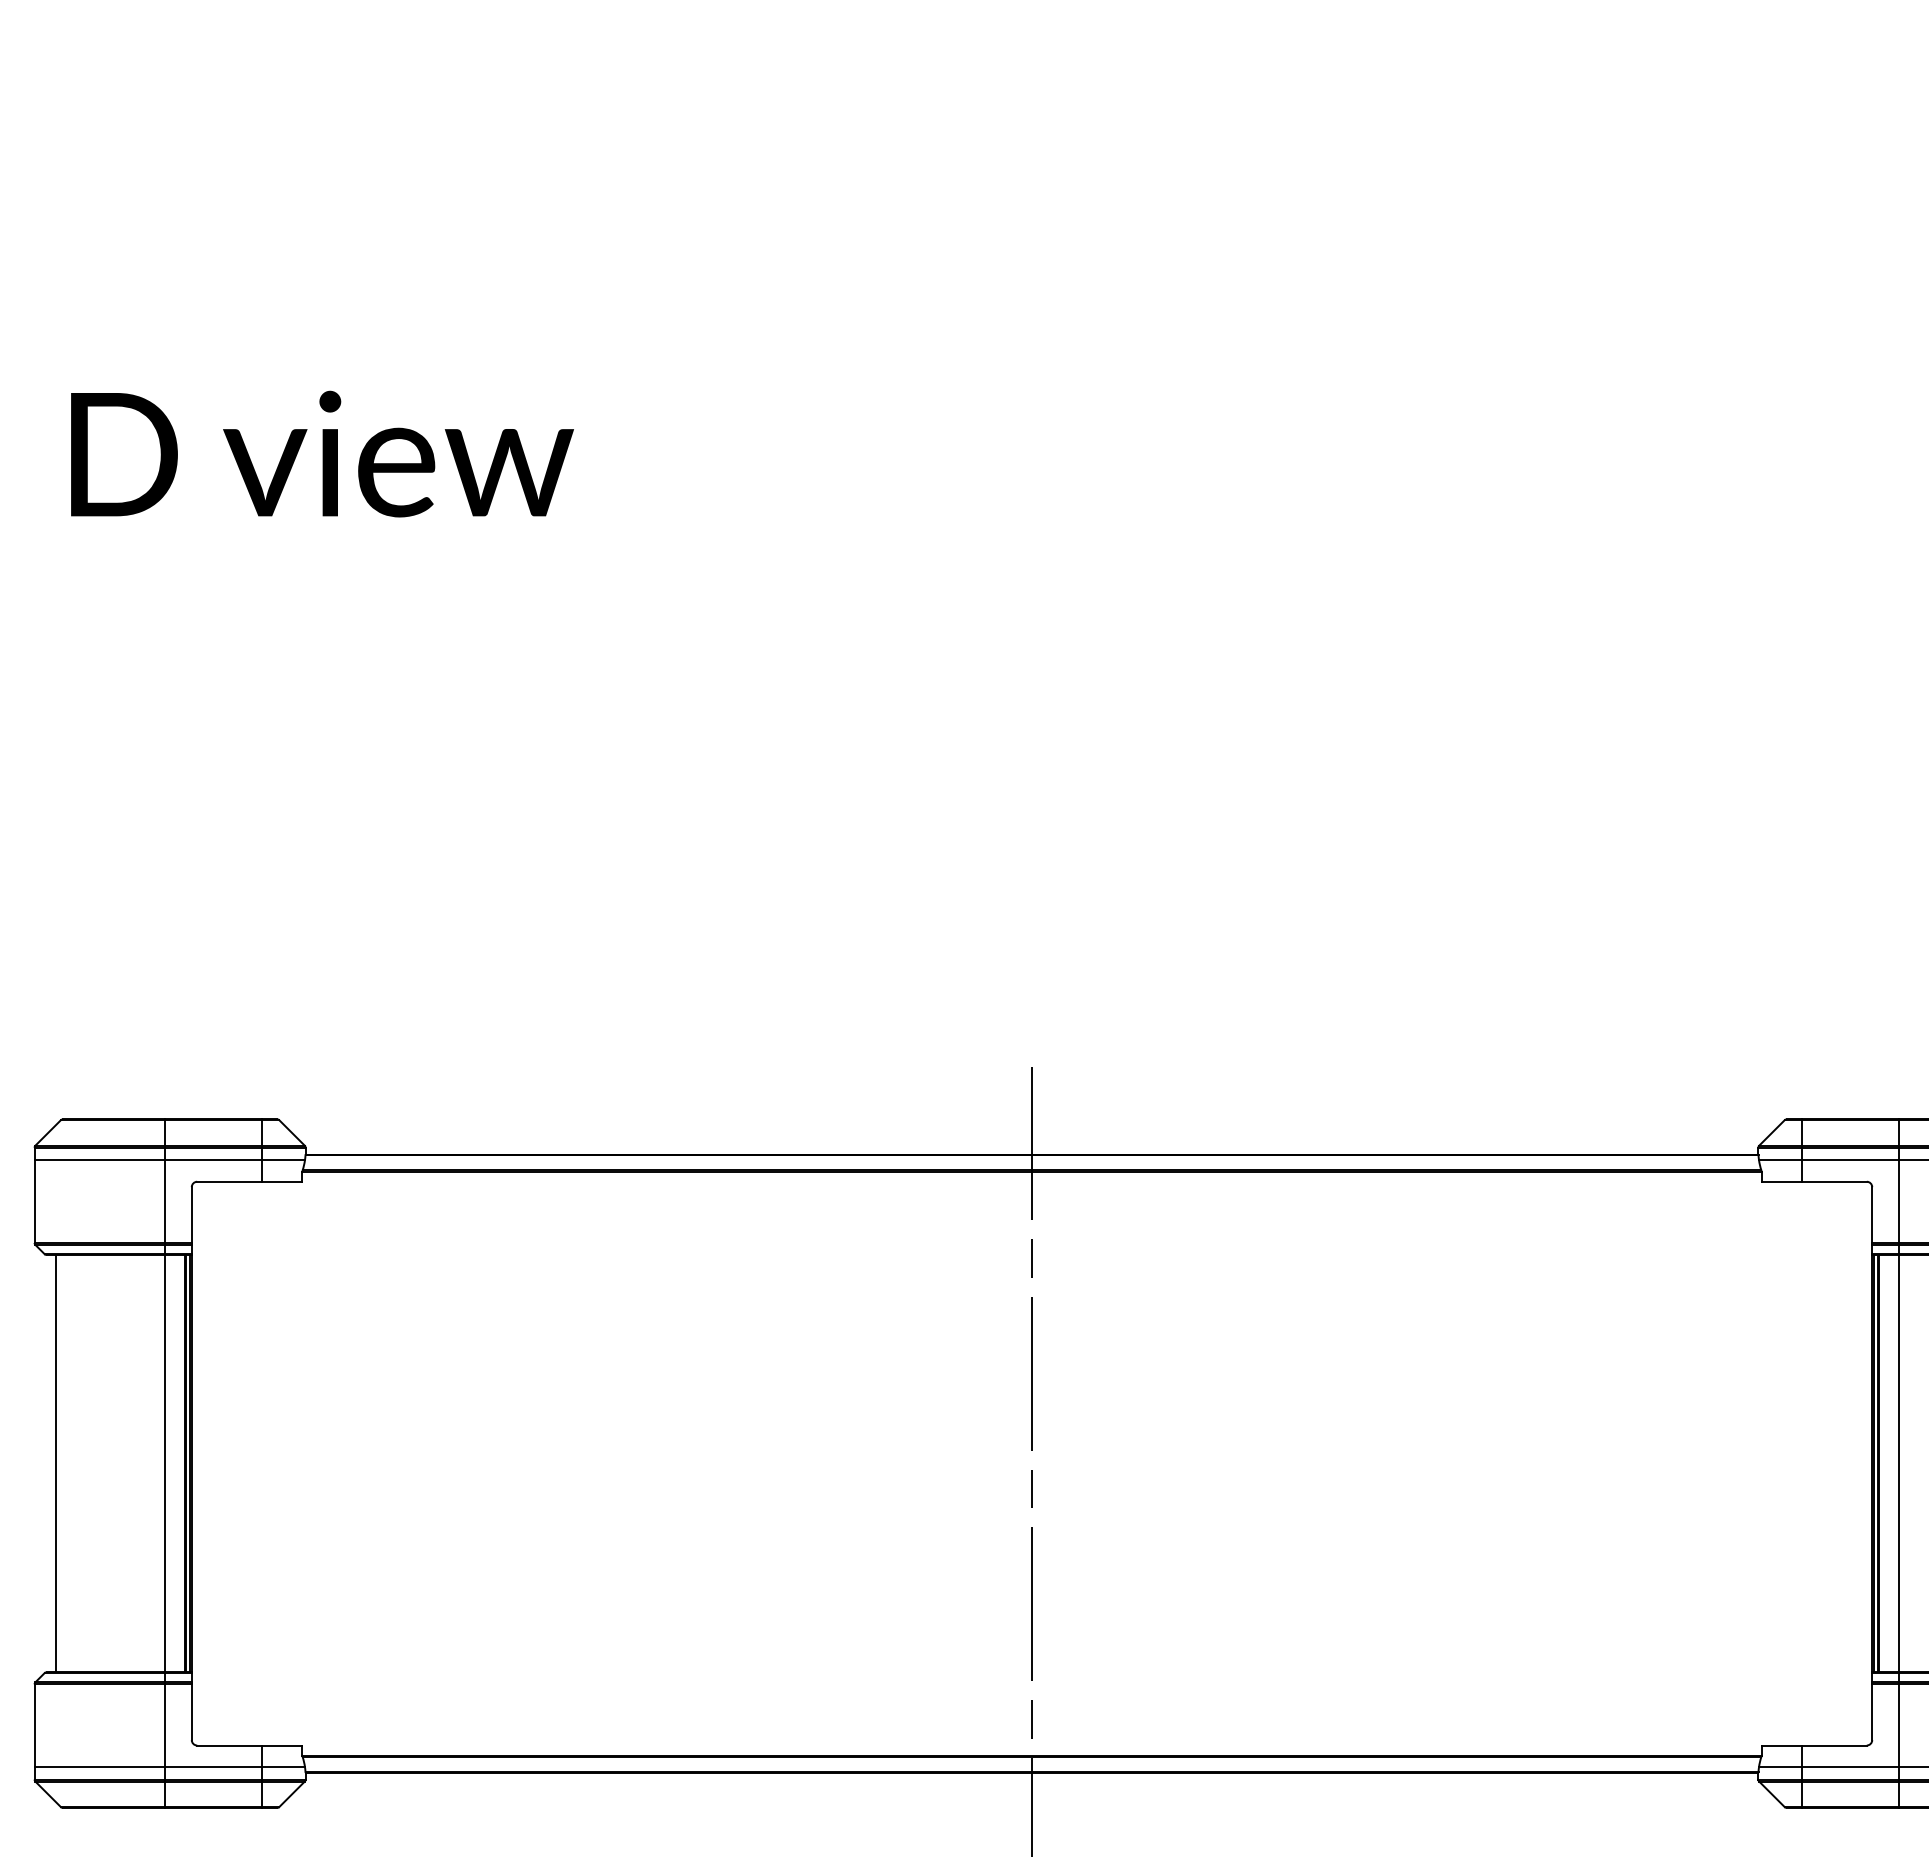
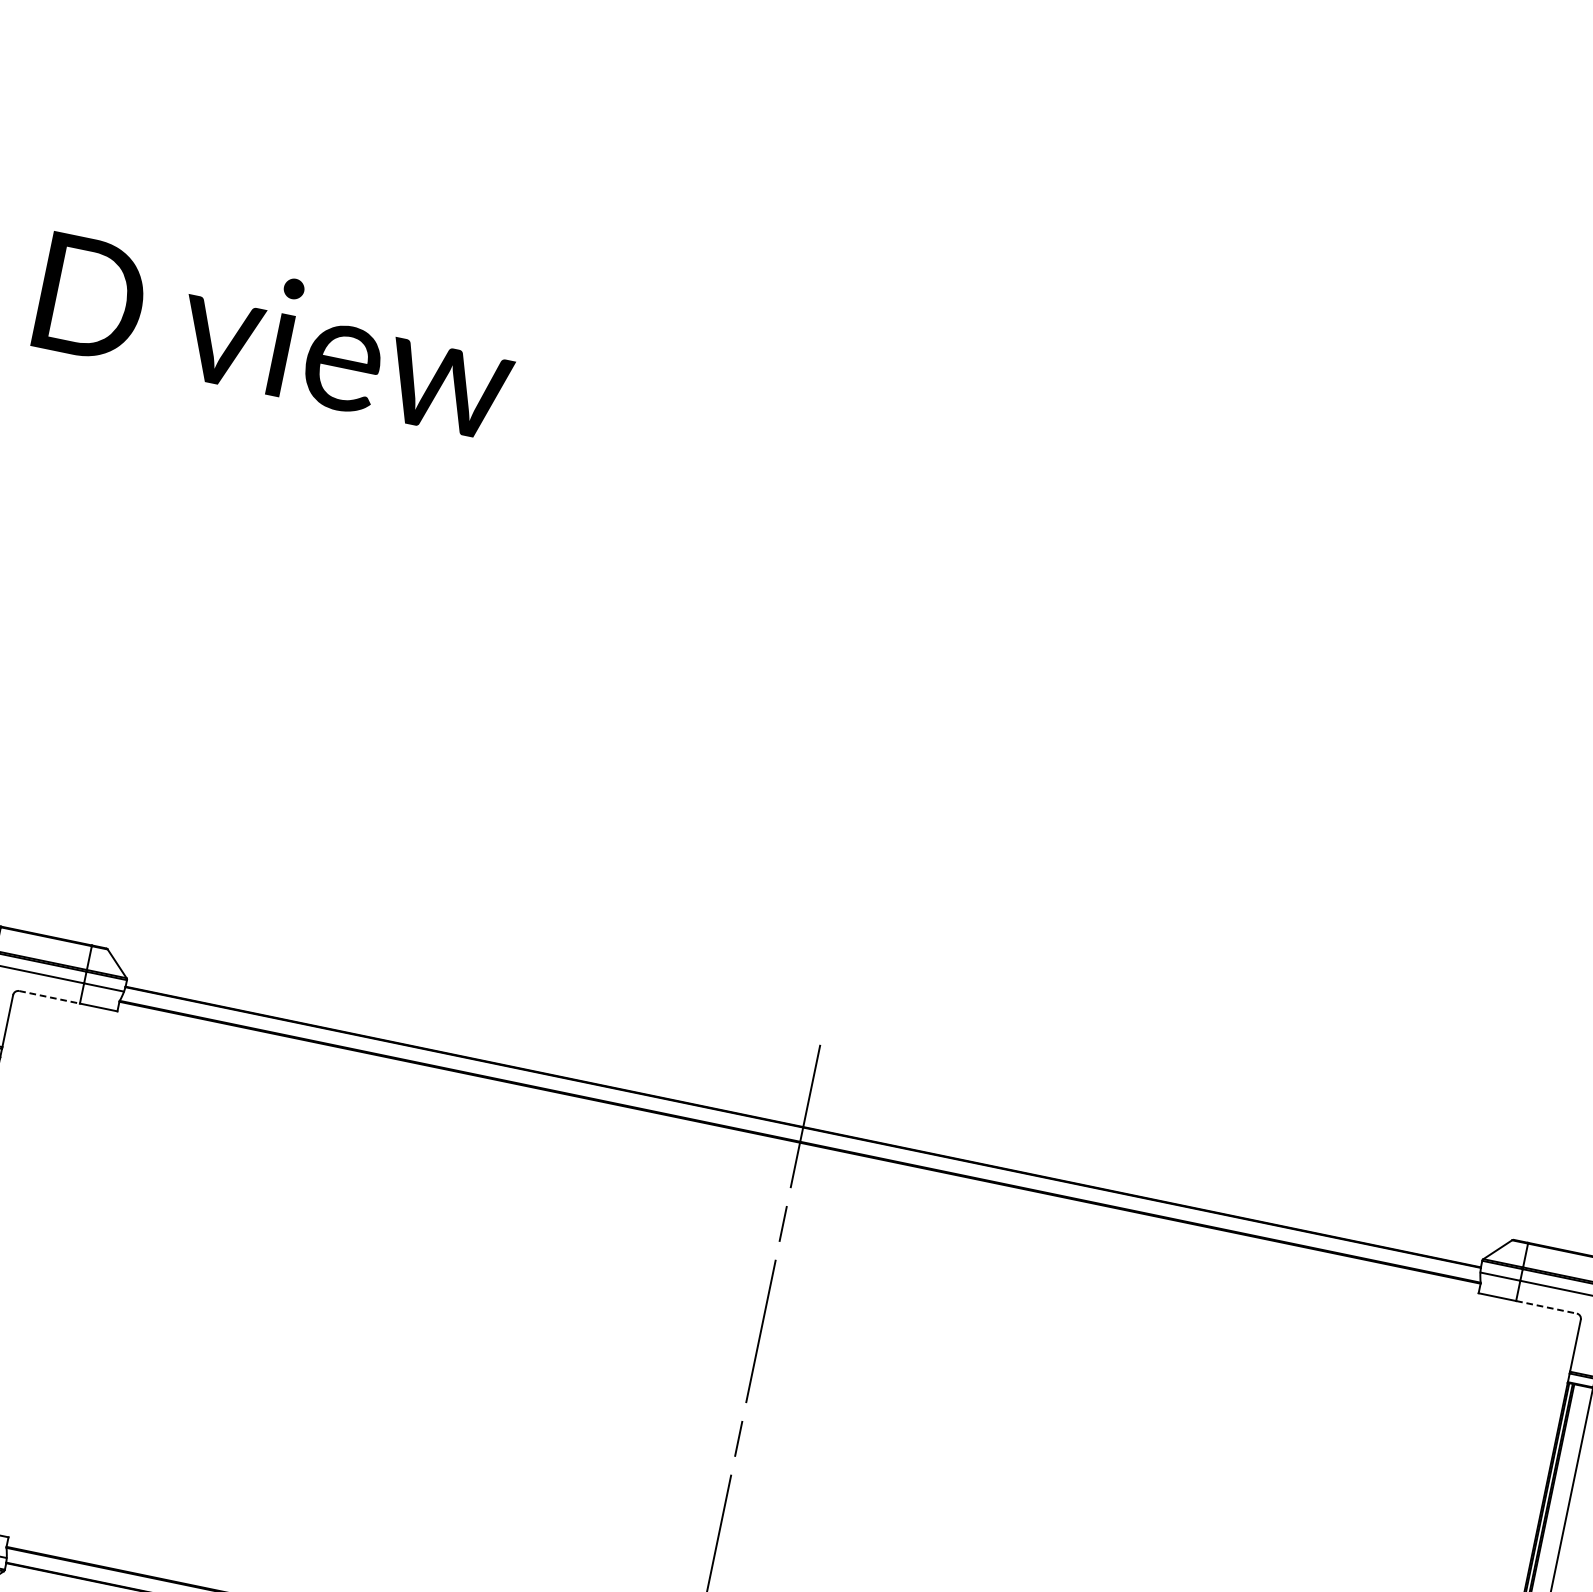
line: (229, 1181) -> (49, 997), solid -> dashed
line: (1834, 1181) -> (1546, 1307), solid -> dashed

